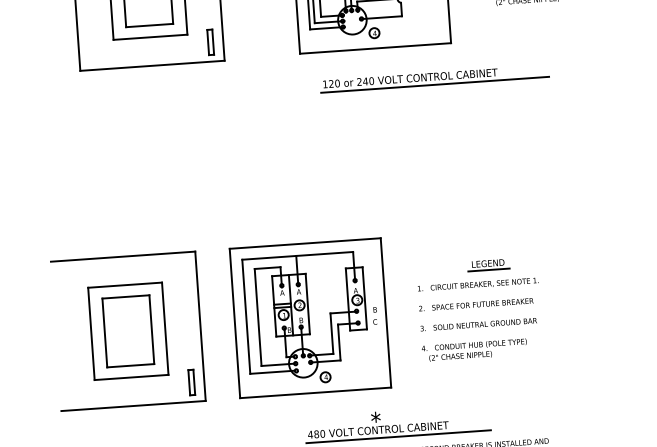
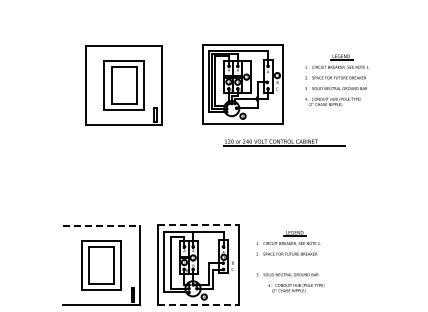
part: (435, 78) -> (284, 142), moved
line: (305, 243) -> (198, 225), solid -> dashed
line: (123, 256) -> (101, 225), solid -> dashed
part: (477, 284) -> (288, 243), moved
text: (474, 350) -> (296, 288), moved
line: (315, 391) -> (198, 304), solid -> dashed

